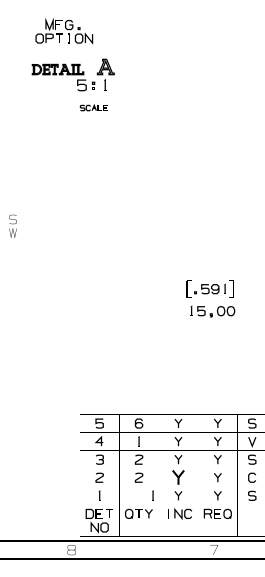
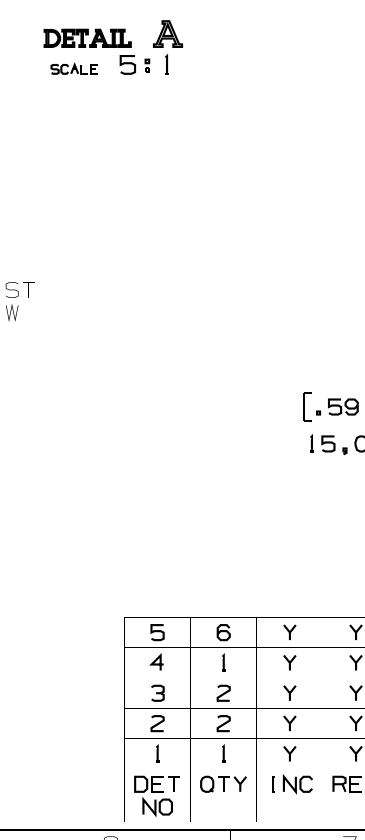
part: (93, 107) -> (73, 68), moved
part: (178, 477) -> (289, 723), size x0.62
part: (152, 495) -> (222, 753), moved

